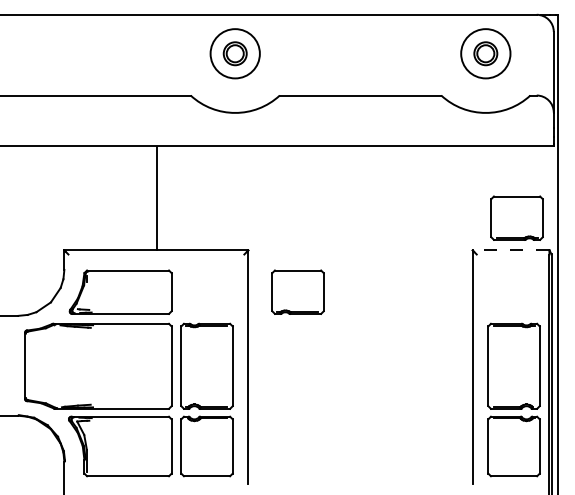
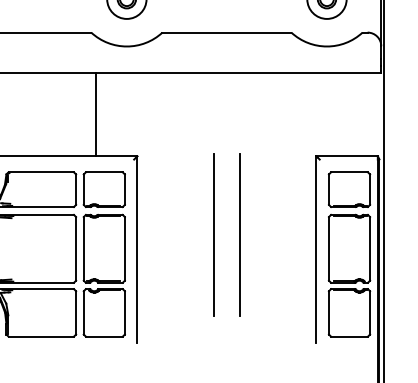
line: (157, 198) -> (95, 114), moved
part: (516, 217) -> (349, 189), moved
line: (510, 250) -> (346, 156), dashed -> solid
part: (297, 291) -> (103, 189), moved
line: (344, 349) -> (214, 235), added
line: (376, 349) -> (239, 235), added

